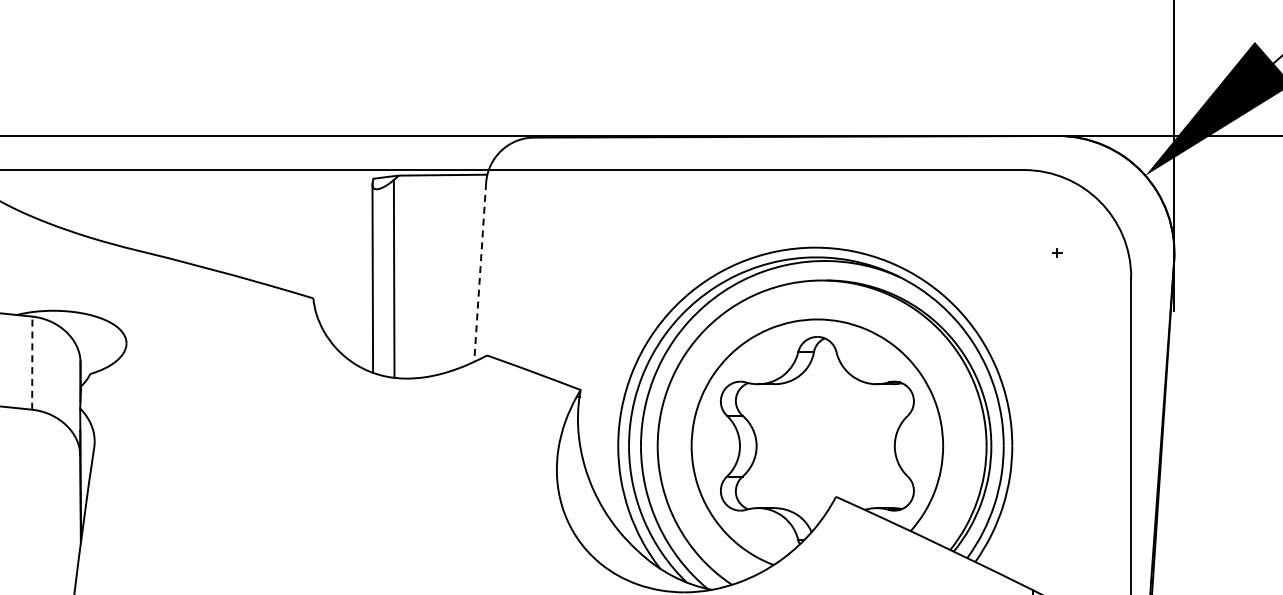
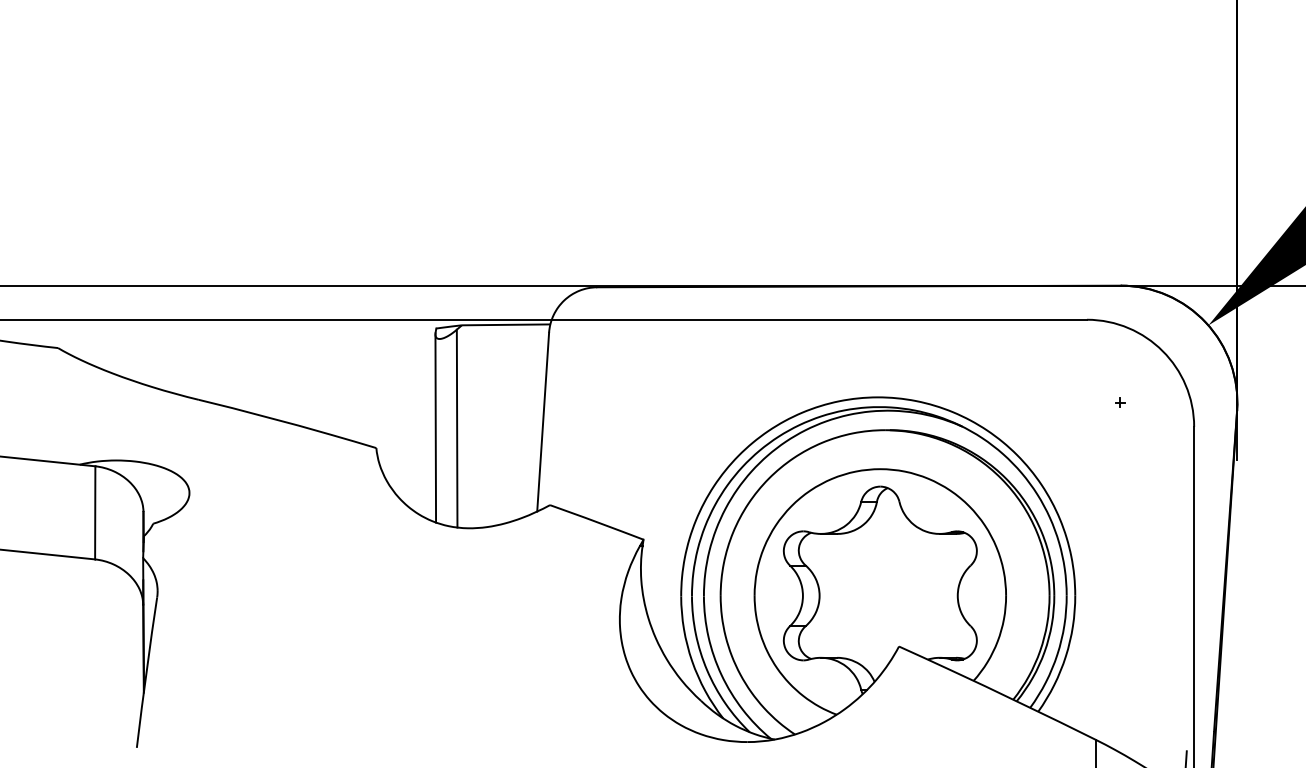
line: (480, 272) -> (543, 422), dashed -> solid
line: (32, 362) -> (95, 512), dashed -> solid

